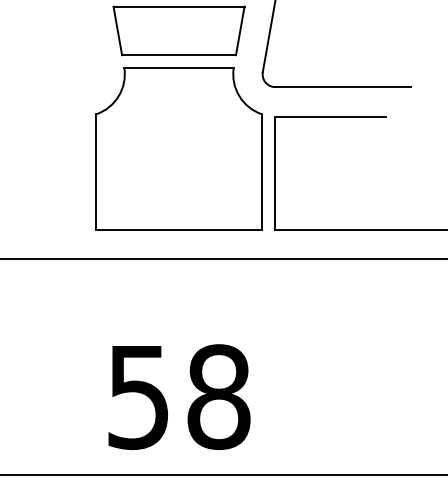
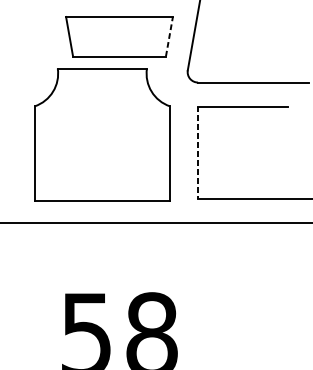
line: (240, 30) -> (169, 36), solid -> dashed
part: (178, 148) -> (101, 134), moved
line: (274, 173) -> (197, 152), solid -> dashed

